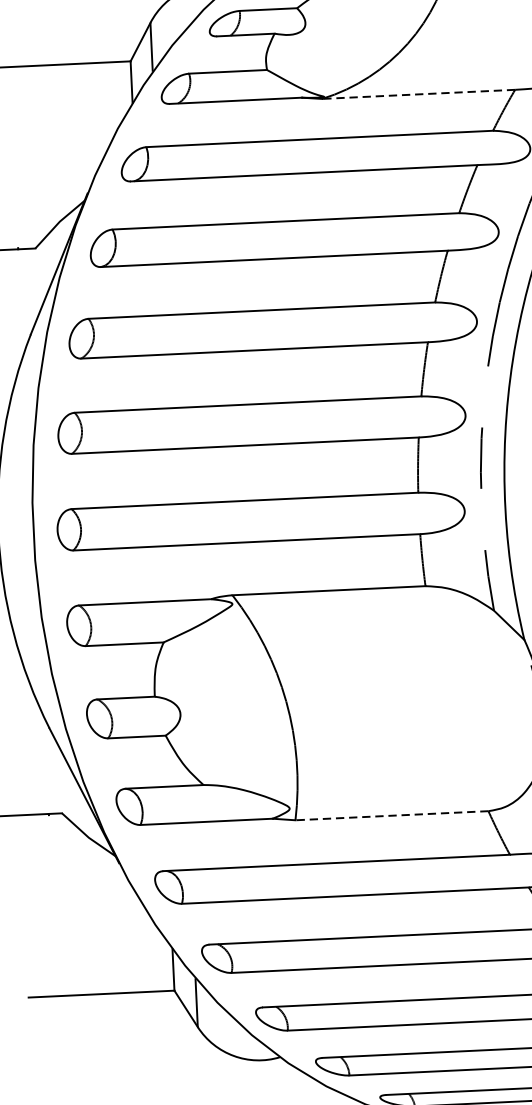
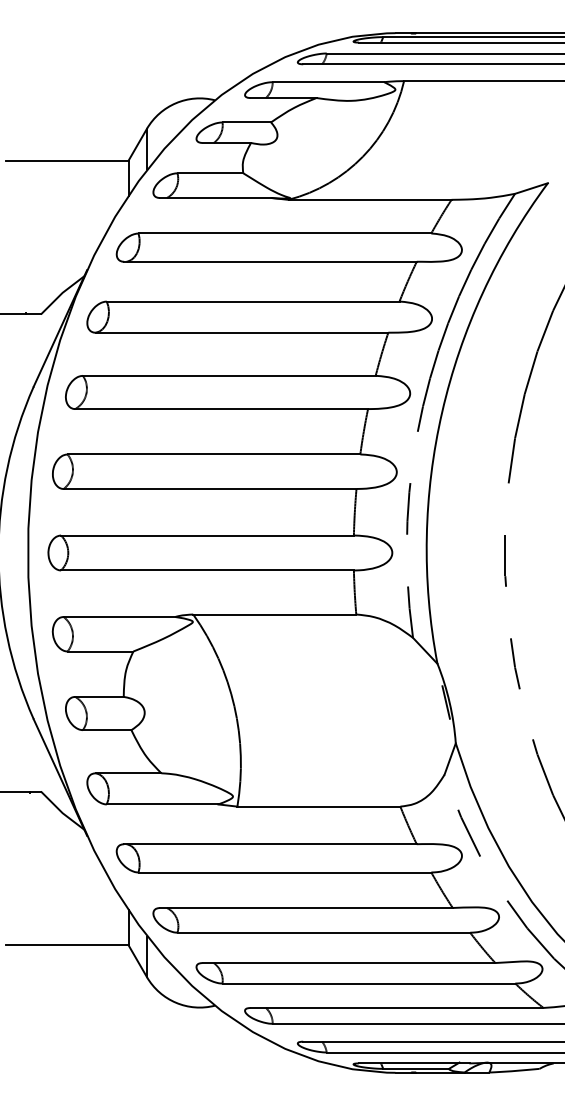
line: (419, 93) -> (370, 199), dashed -> solid
line: (391, 815) -> (318, 806), dashed -> solid

